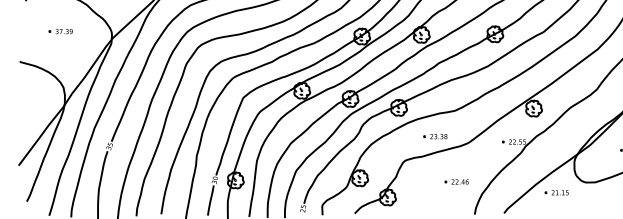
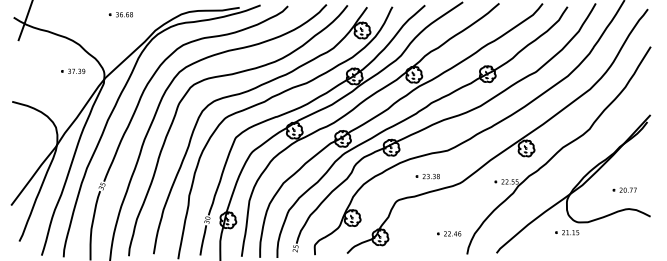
part: (61, 30) -> (73, 70), moved
part: (457, 181) -> (449, 233), moved
part: (557, 192) -> (567, 232), moved

